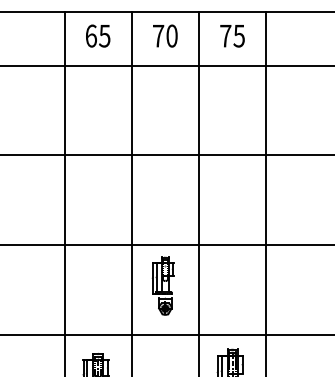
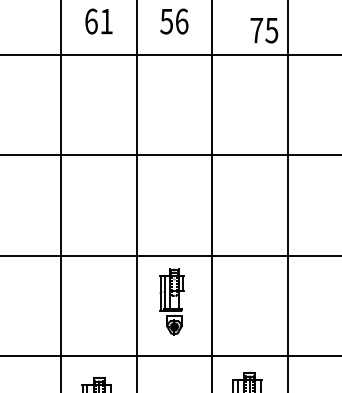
text: (164, 35) -> (173, 20), 70 -> 56
text: (104, 36) -> (106, 22), 65 -> 61
text: (232, 36) -> (264, 30), moved

